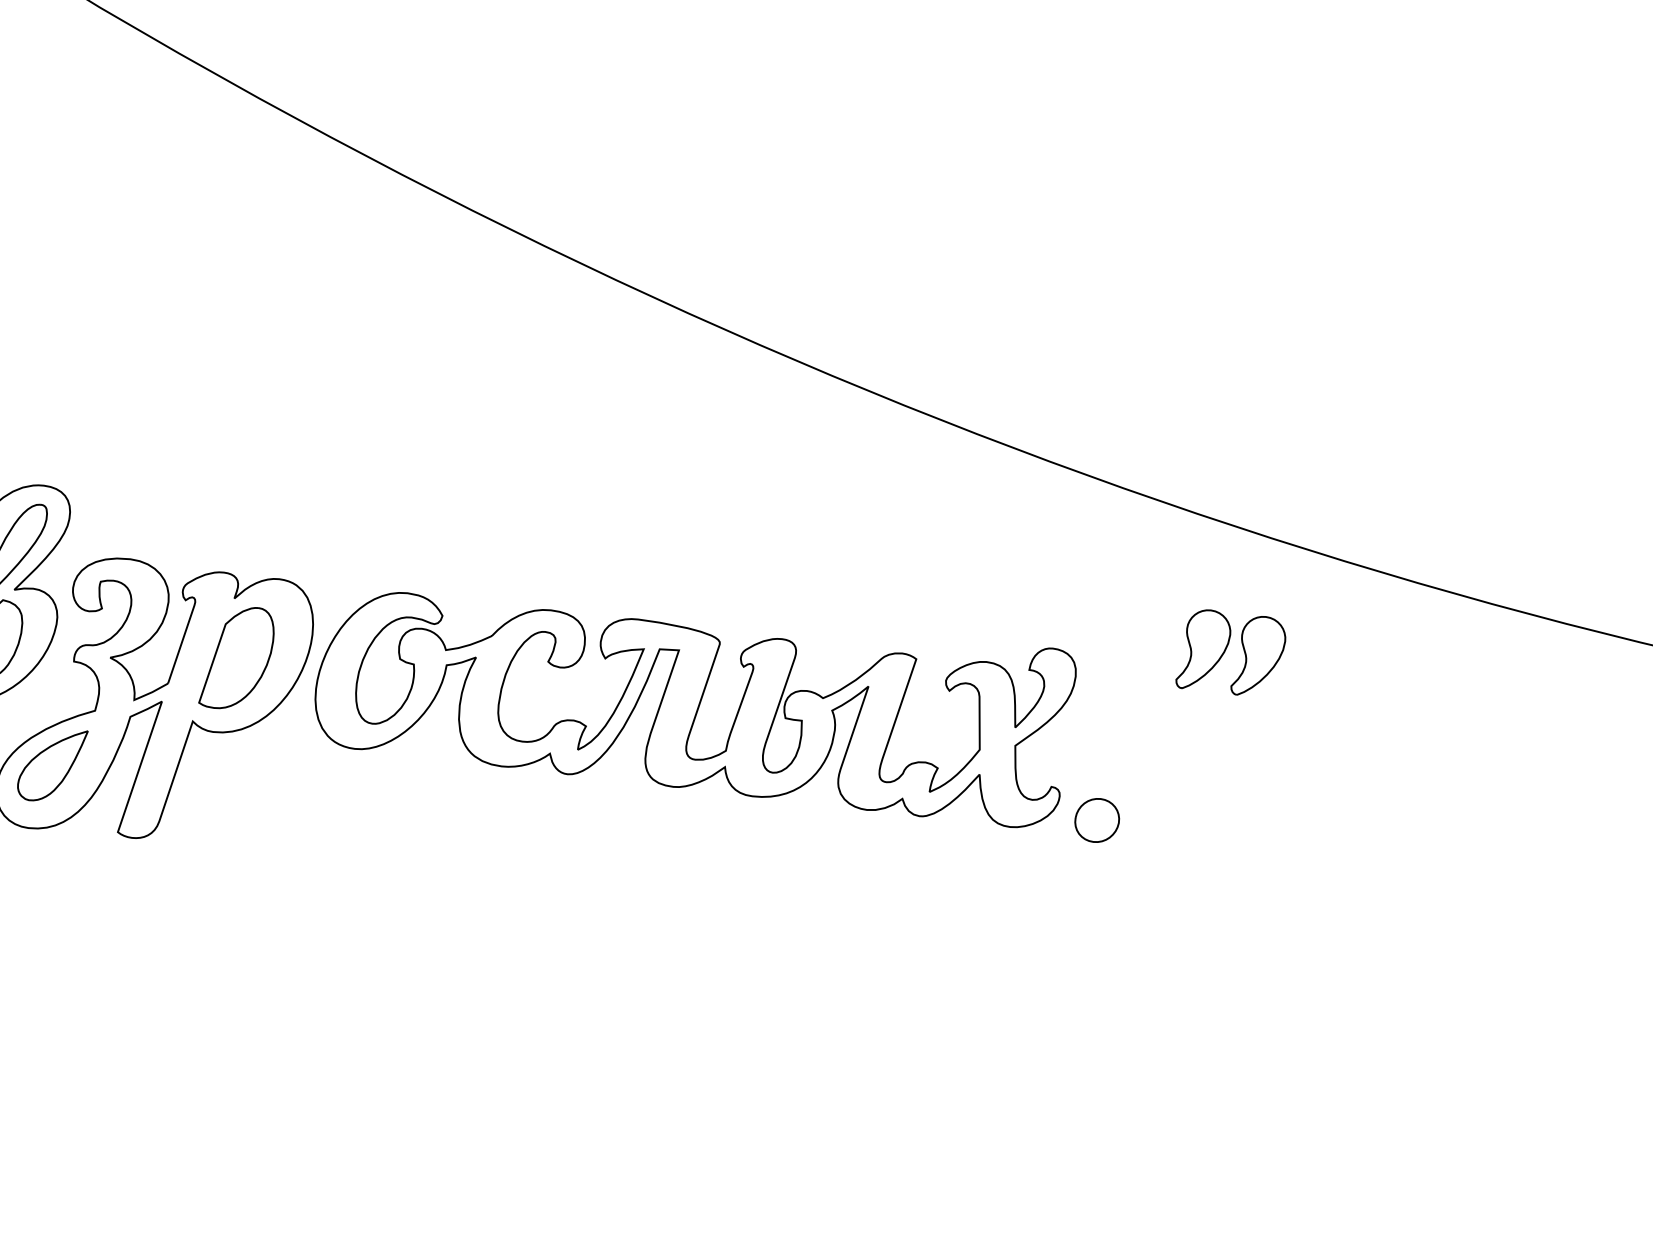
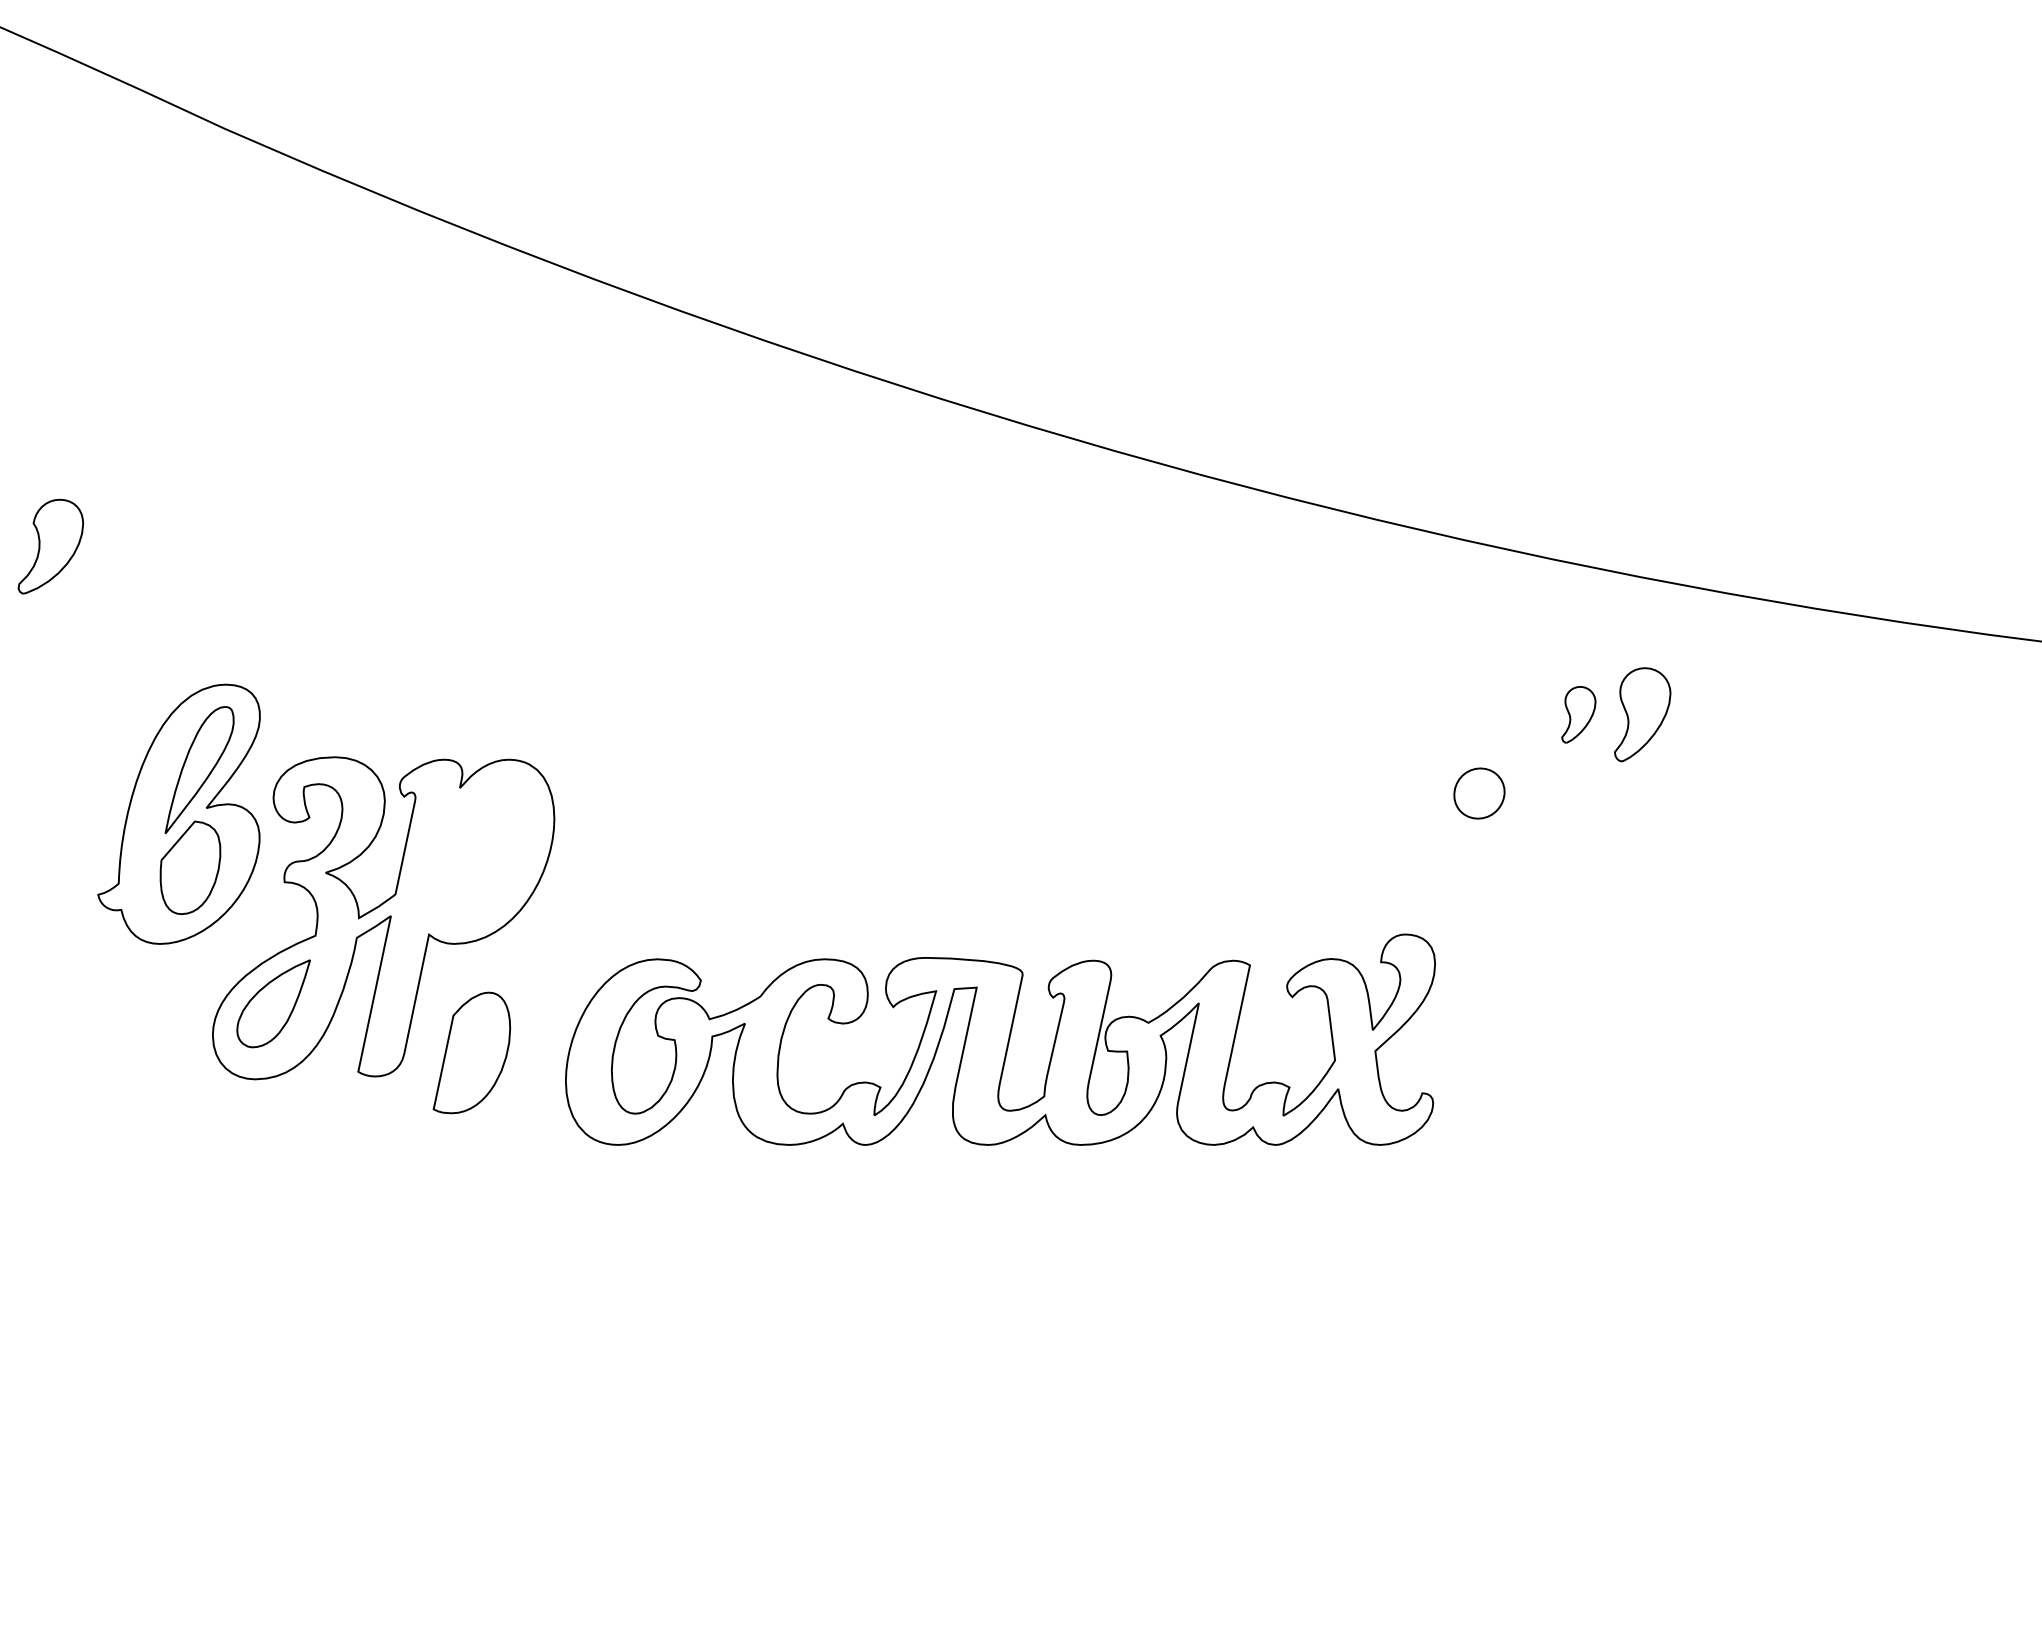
part: (1203, 650) -> (1578, 714), size x0.6
part: (237, 657) -> (471, 1052), moved
part: (694, 697) -> (1000, 1039), moved
part: (1097, 820) -> (1479, 793), moved

